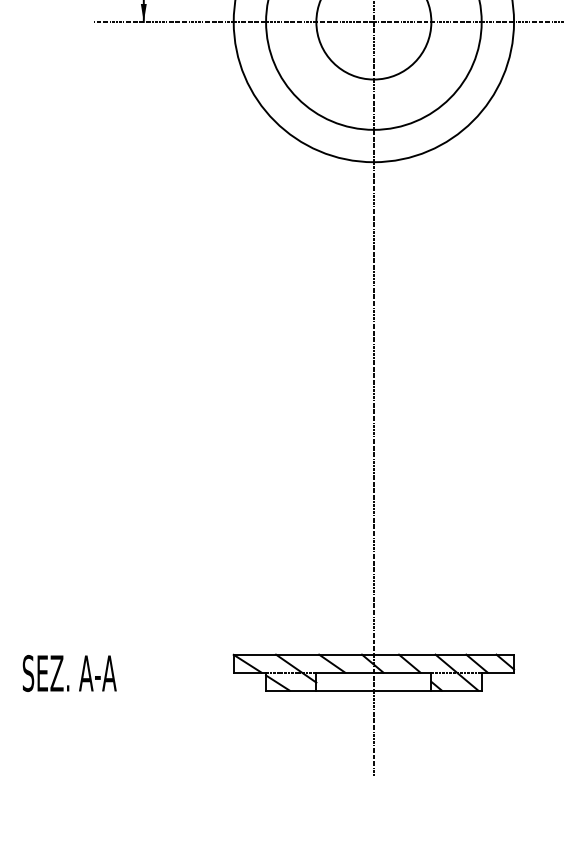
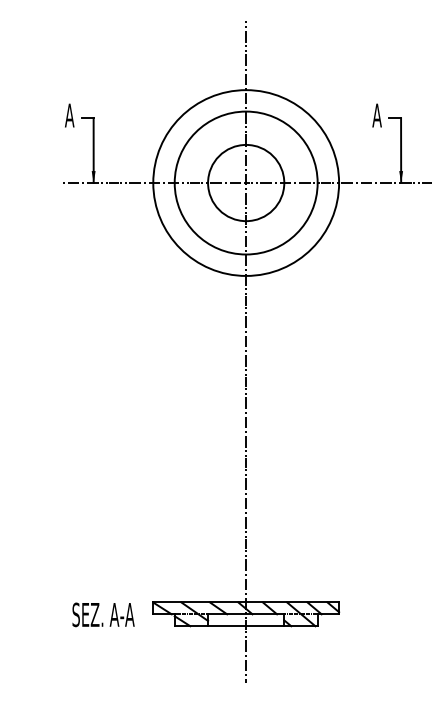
text: (69, 672) -> (103, 614), moved

